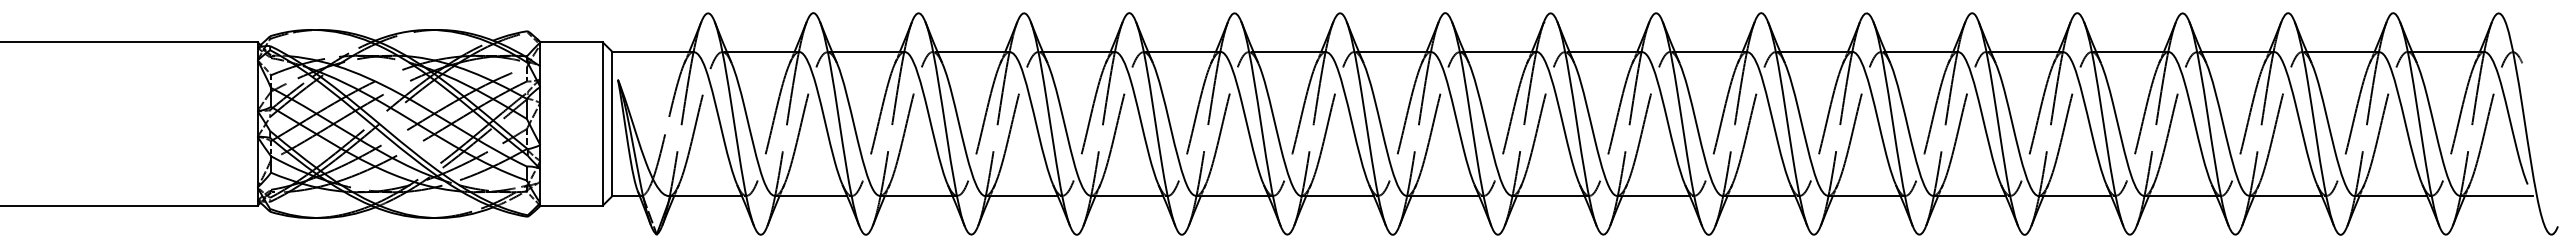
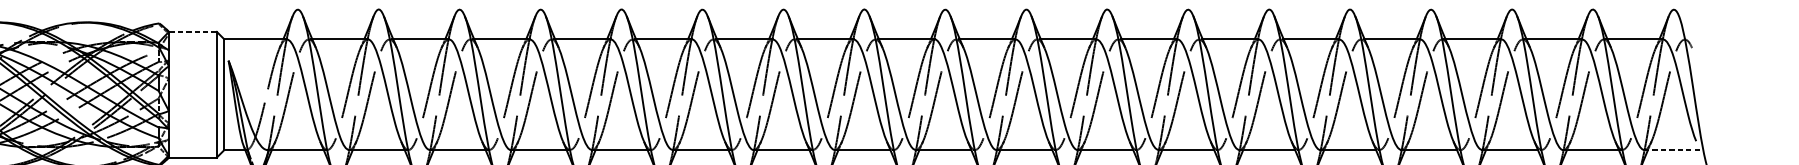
line: (571, 42) -> (192, 32), solid -> dashed
line: (2495, 196) -> (1671, 150), solid -> dashed

